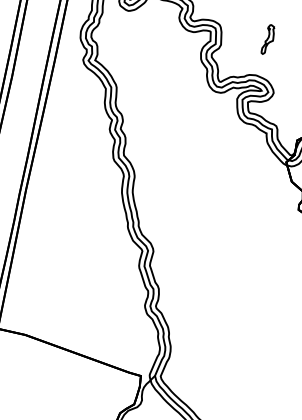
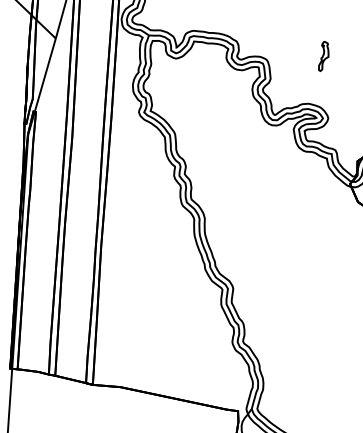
part: (267, 39) -> (323, 56), moved

